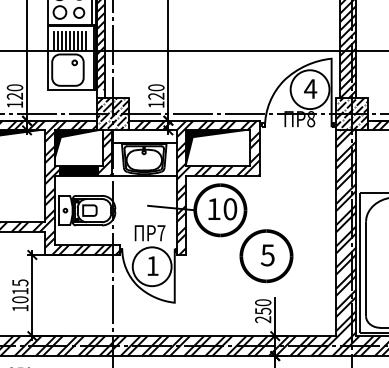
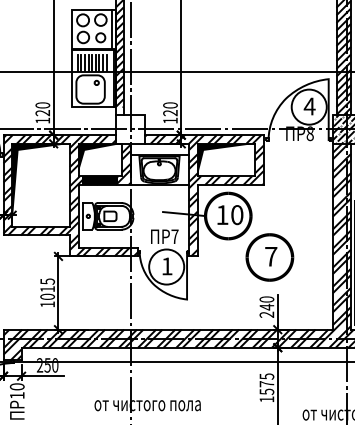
hatch: (112, 114) -> (130, 129), removed
text: (267, 255) -> (270, 256), 5 -> 7
text: (262, 310) -> (266, 306), 250 -> 240

